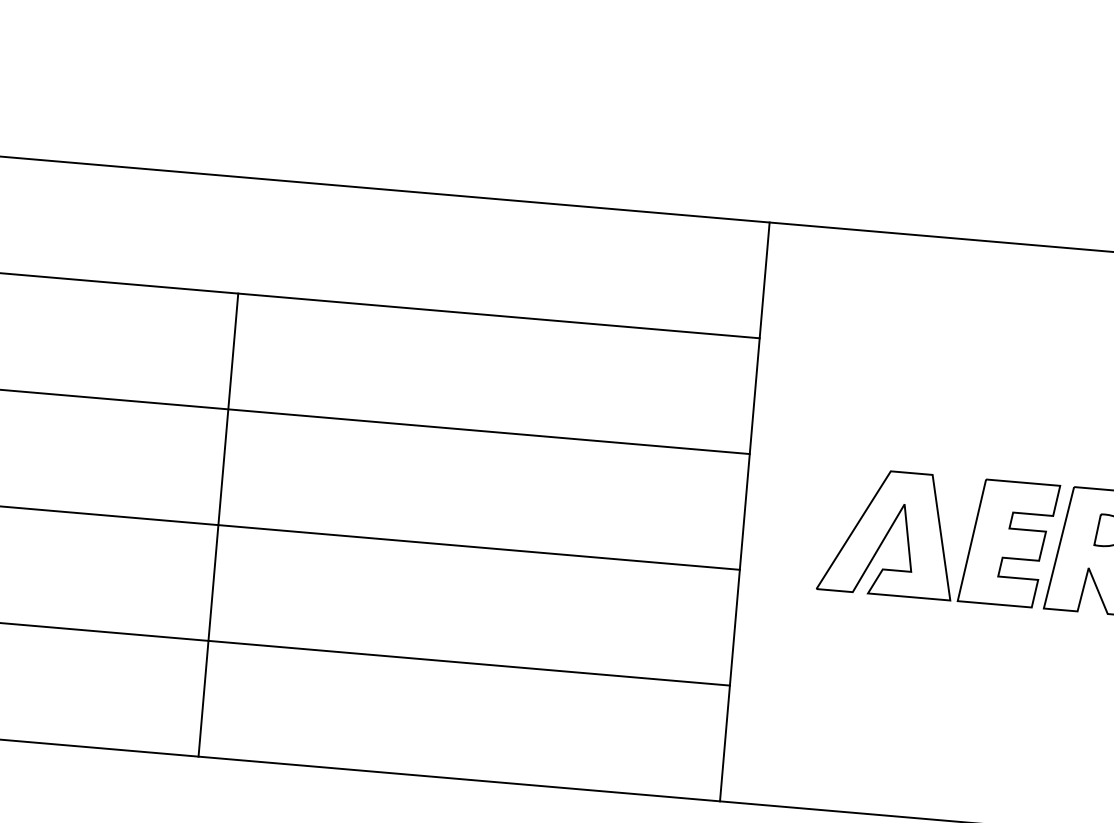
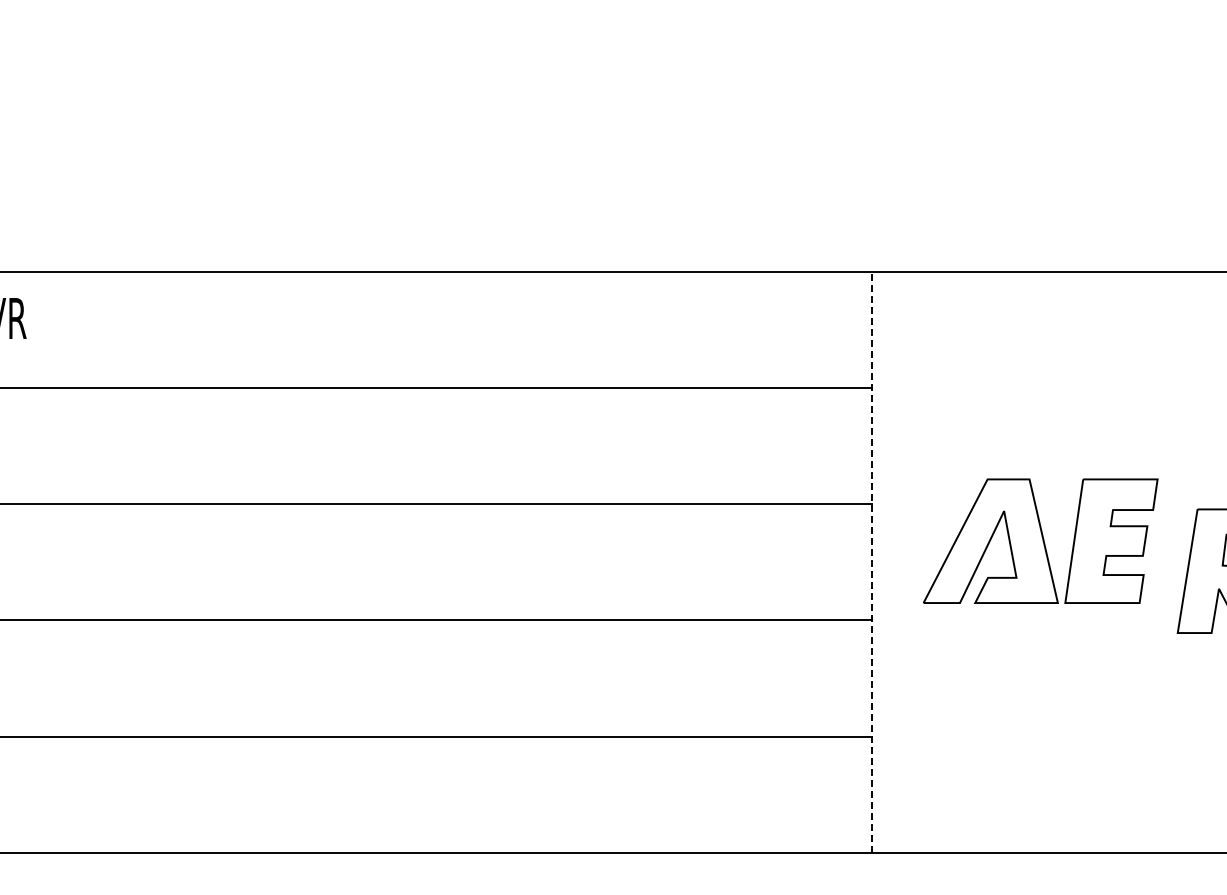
line: (744, 511) -> (871, 561), solid -> dashed
line: (218, 525) -> (348, 620), removed
part: (938, 536) -> (1040, 540), moved

